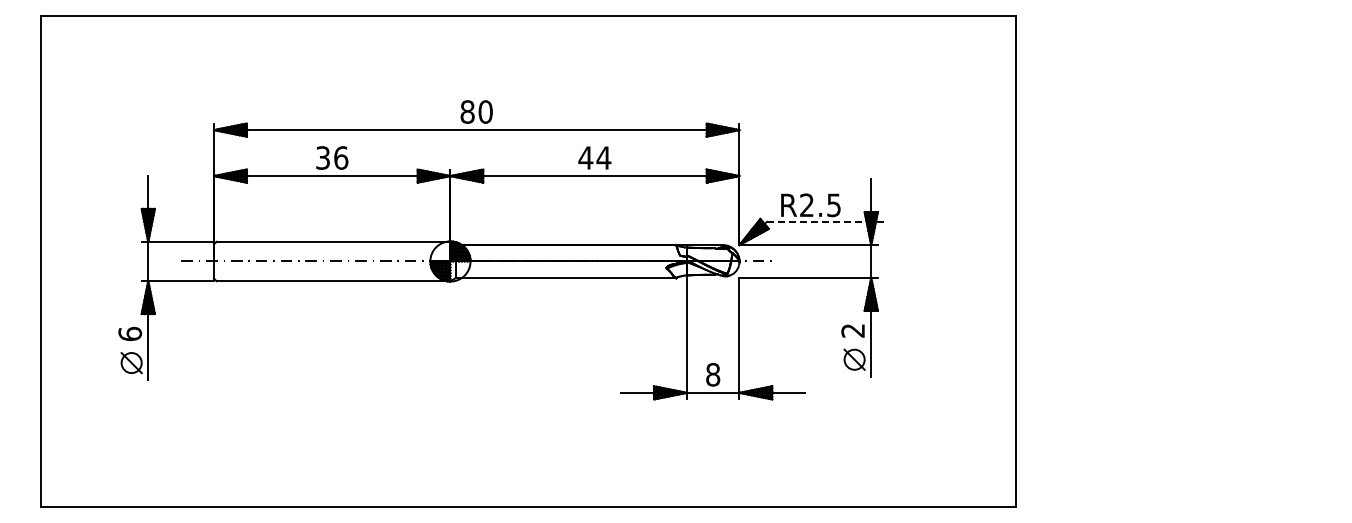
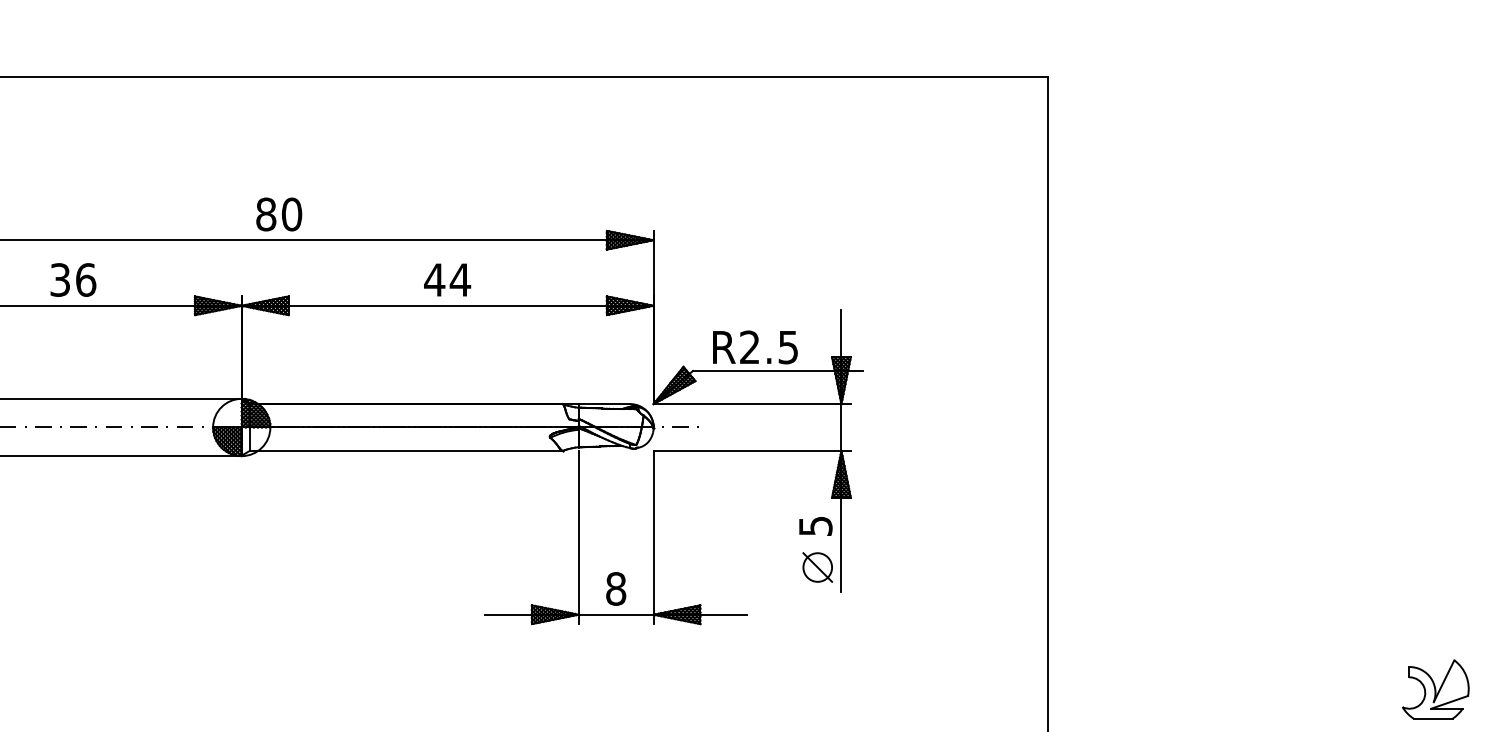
line: (826, 221) -> (777, 370), dashed -> solid
text: (853, 330) -> (816, 525), 2 -> 5
part: (1288, 445) -> (1436, 689), added

